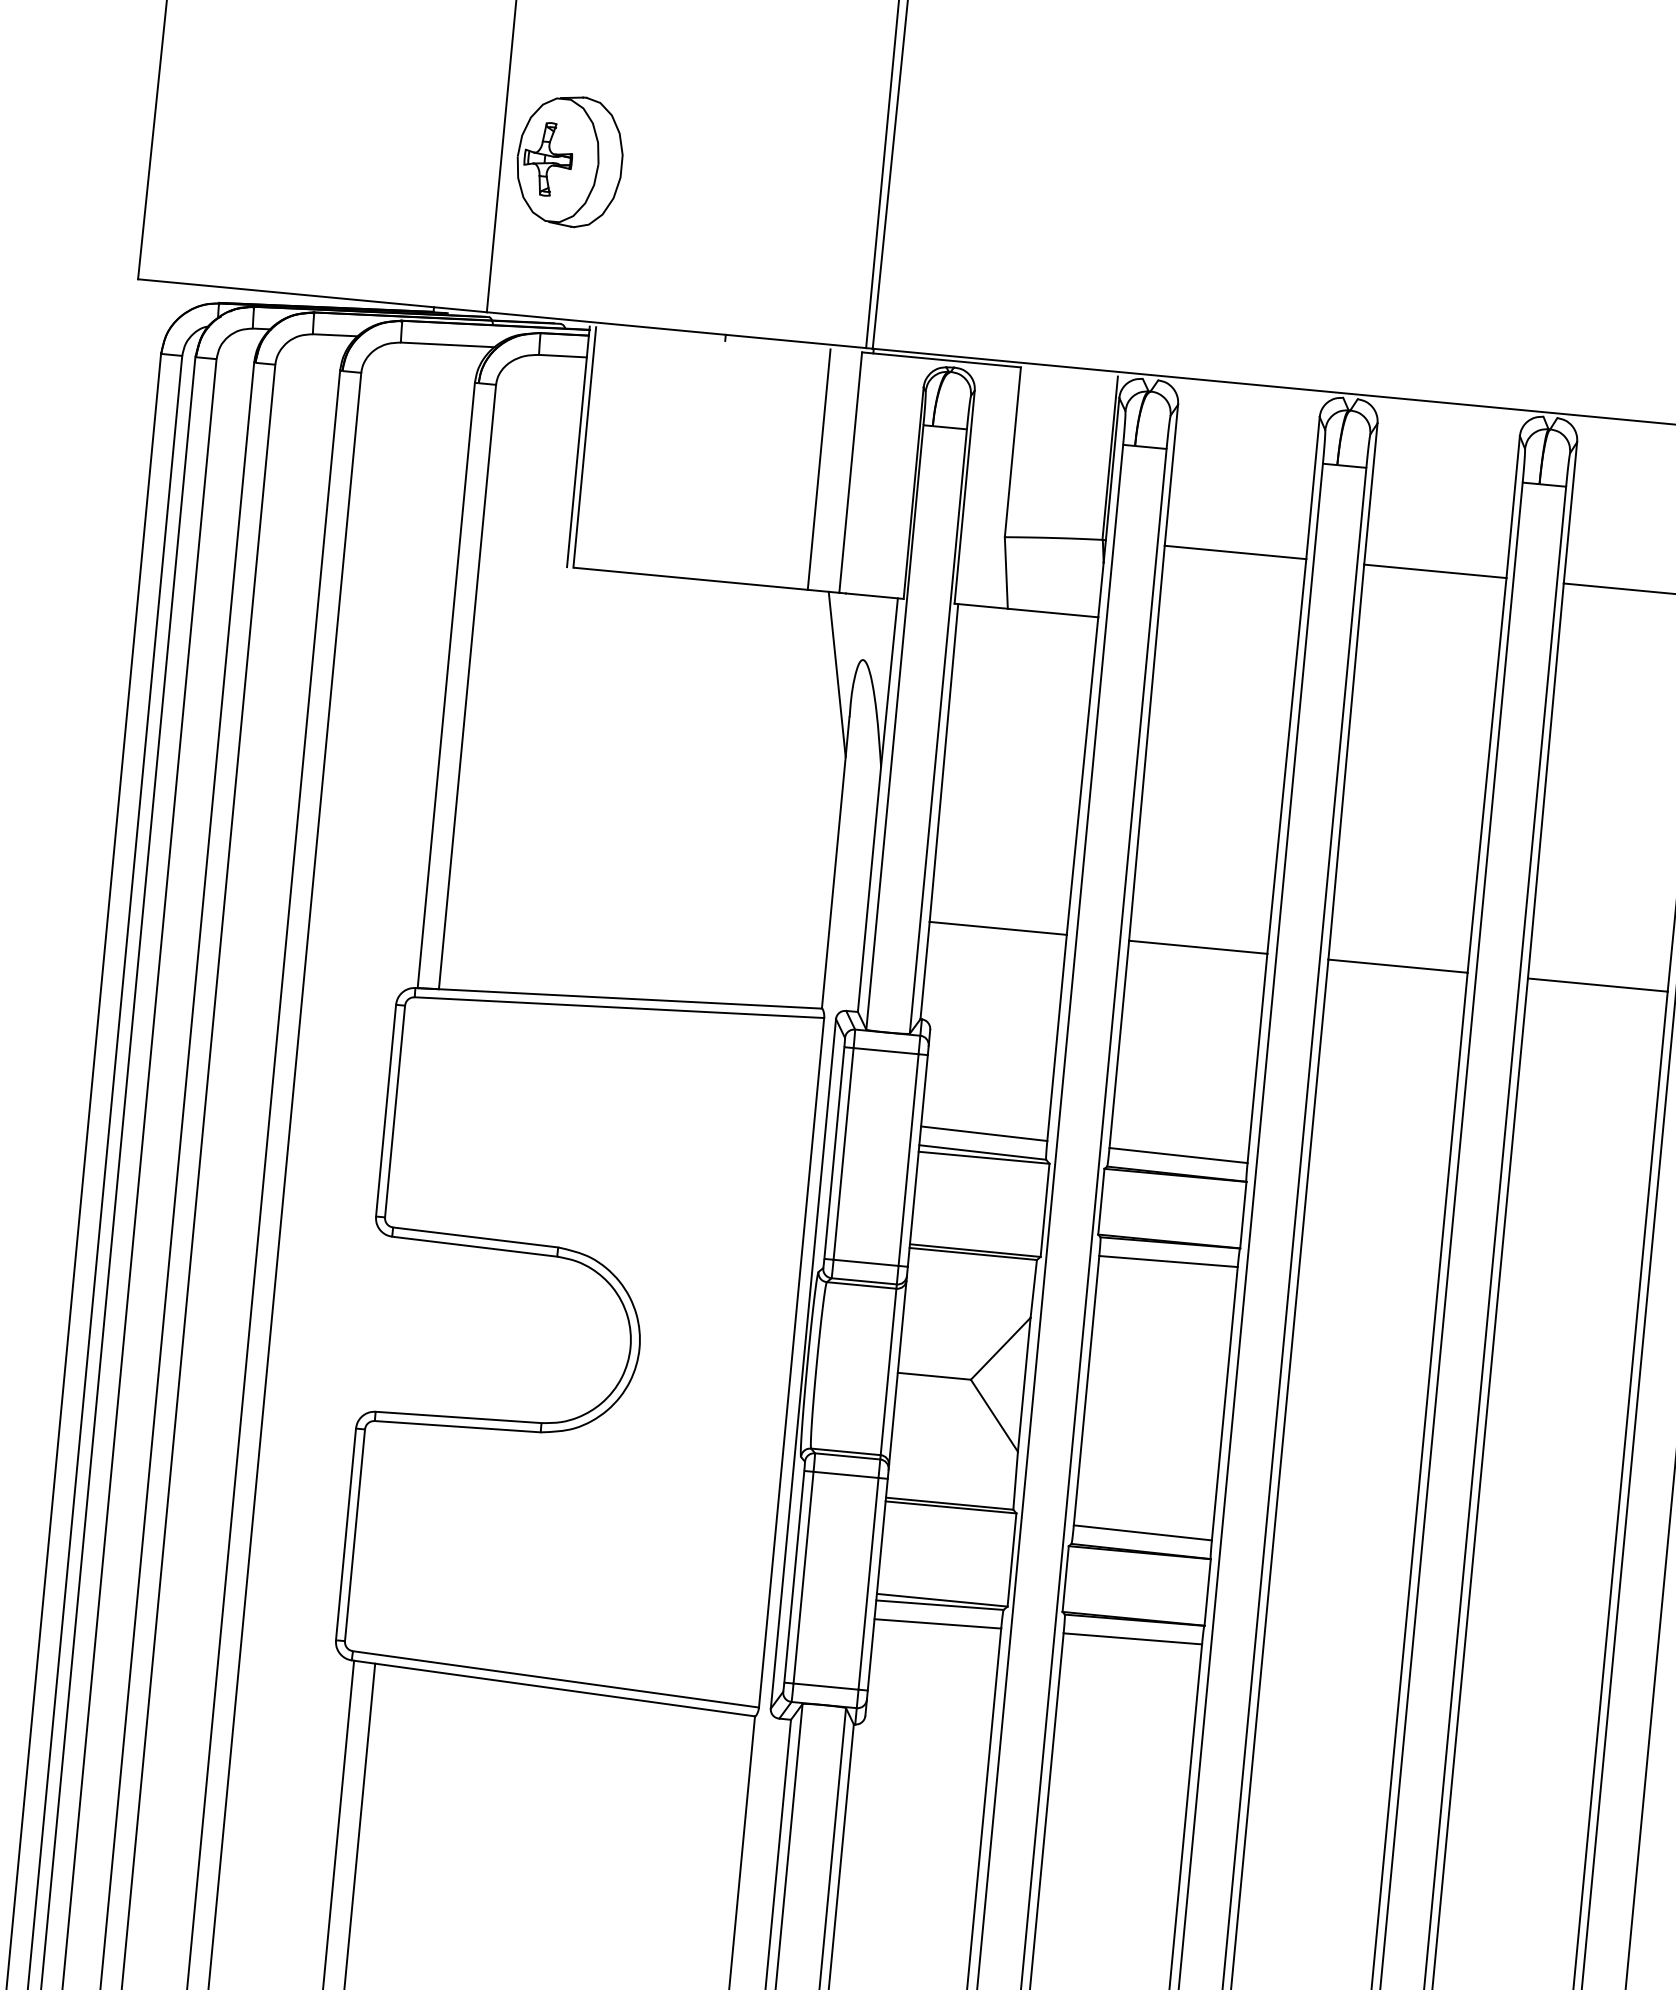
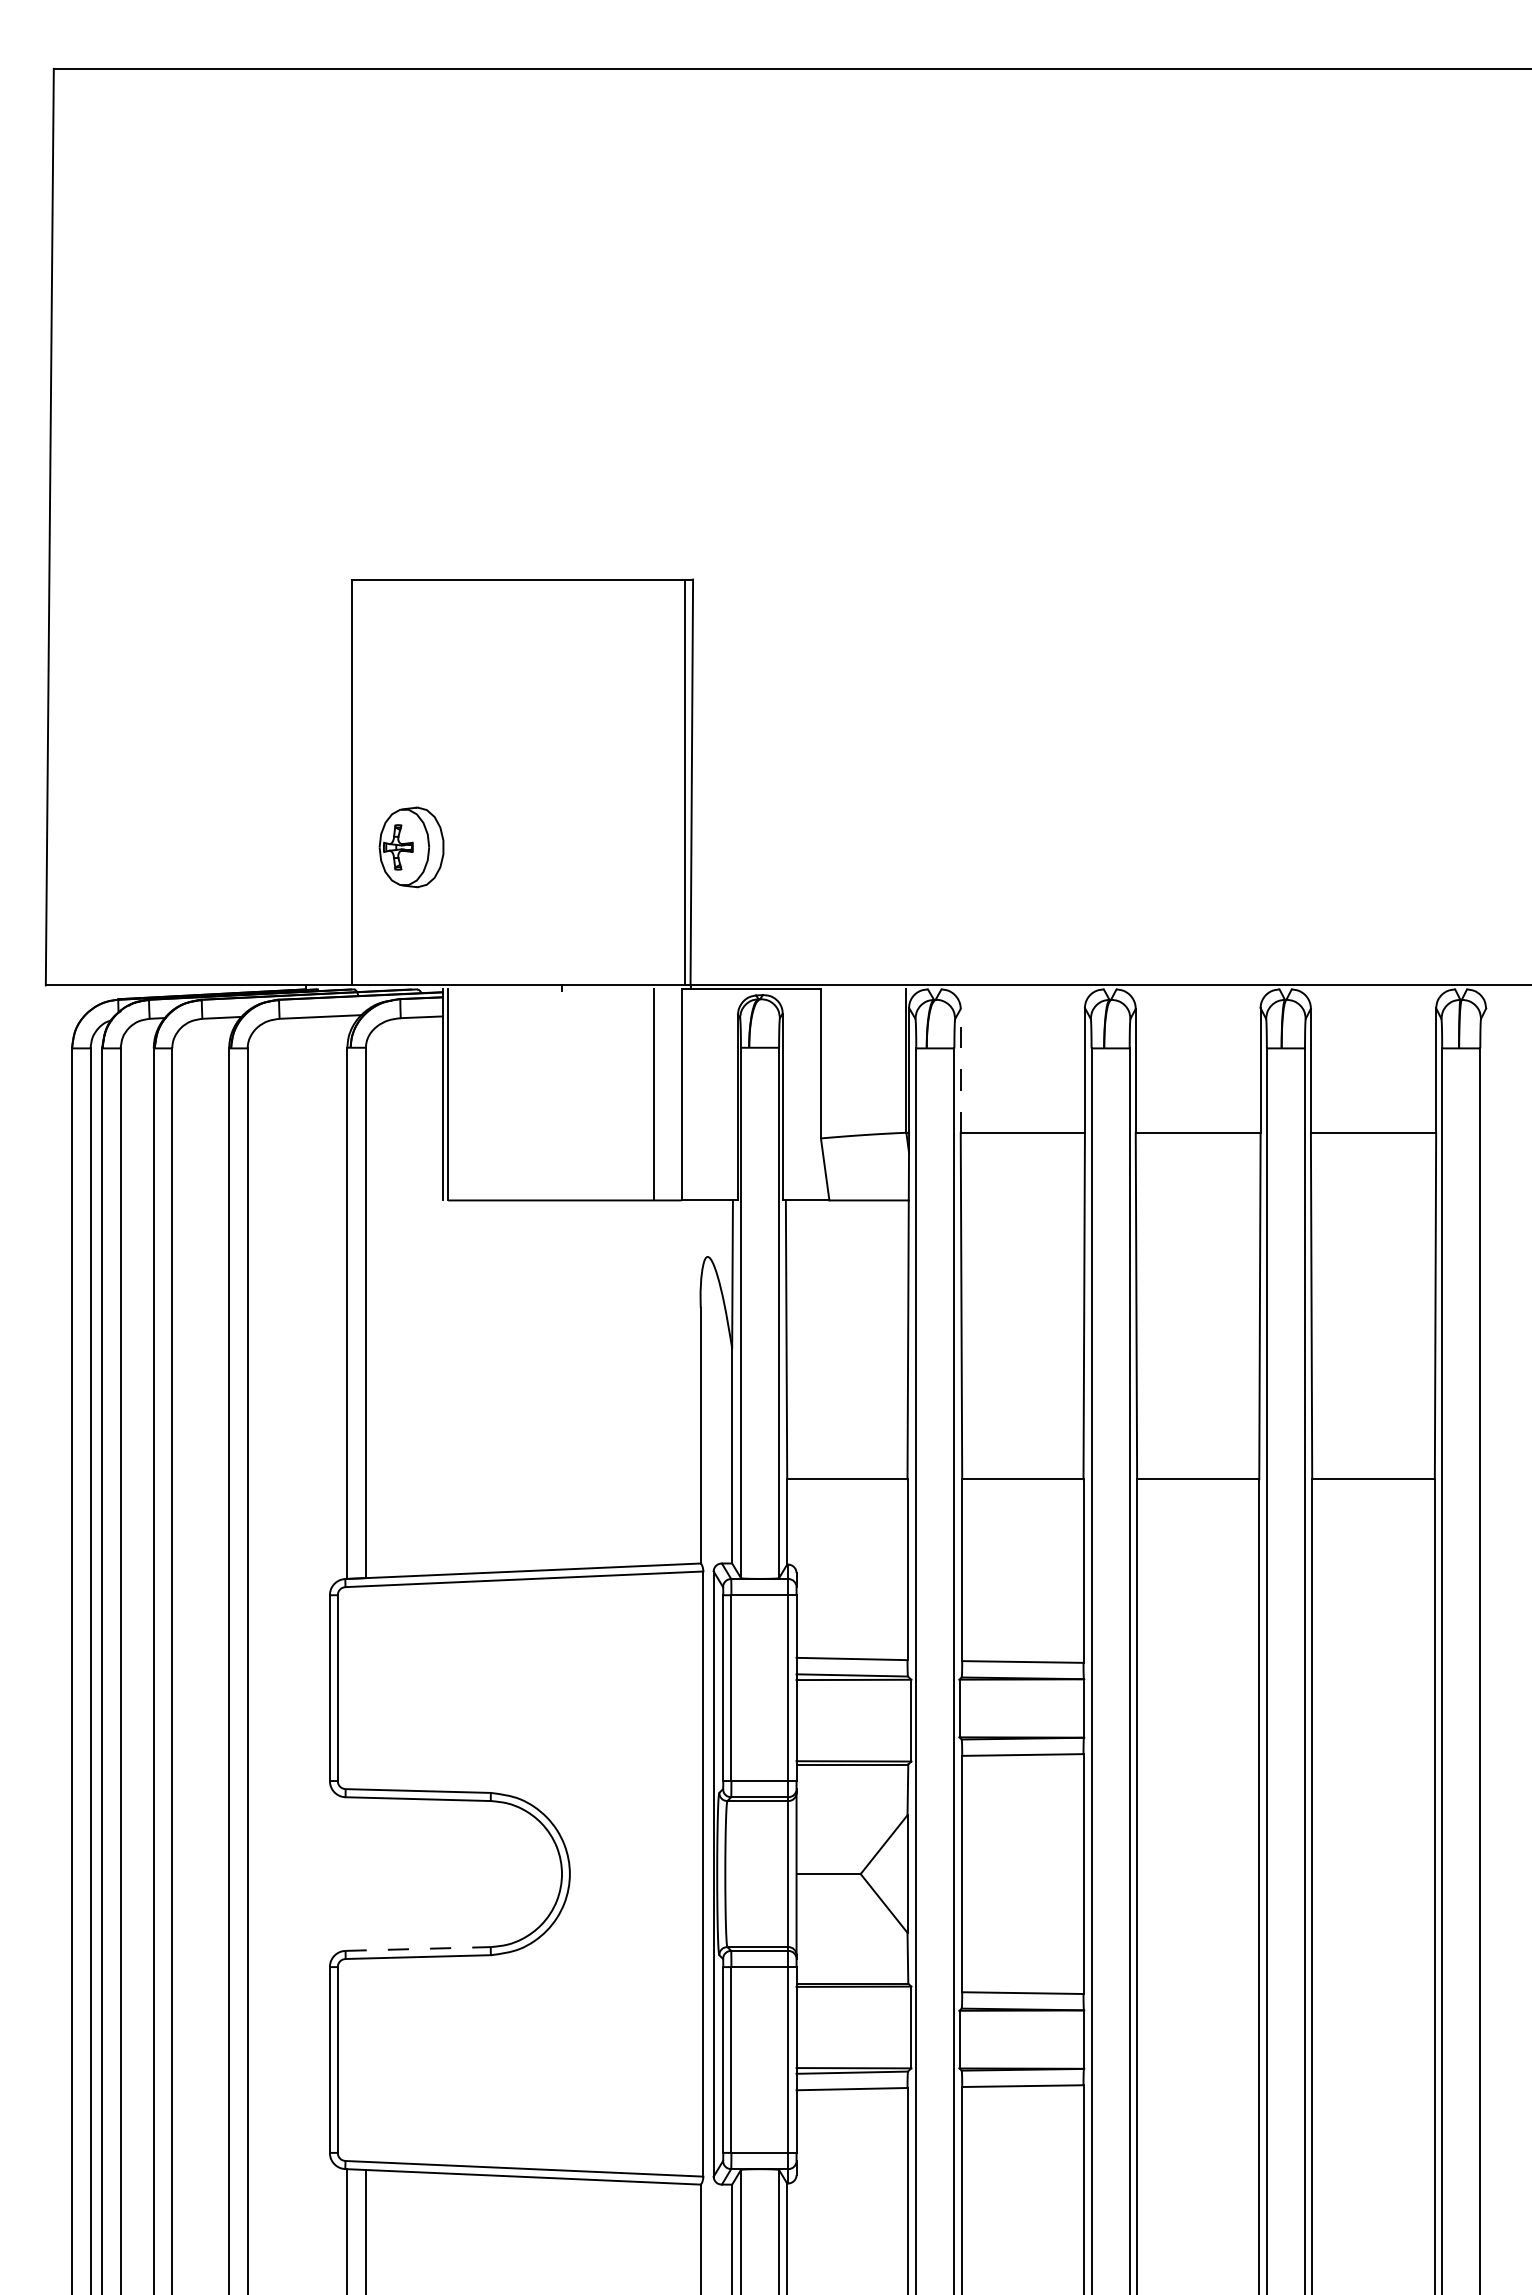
part: (569, 161) -> (411, 847), size x0.7
line: (1171, 474) -> (960, 1070), solid -> dashed
line: (837, 674) -> (686, 1271), removed
line: (458, 1416) -> (418, 1948), solid -> dashed

